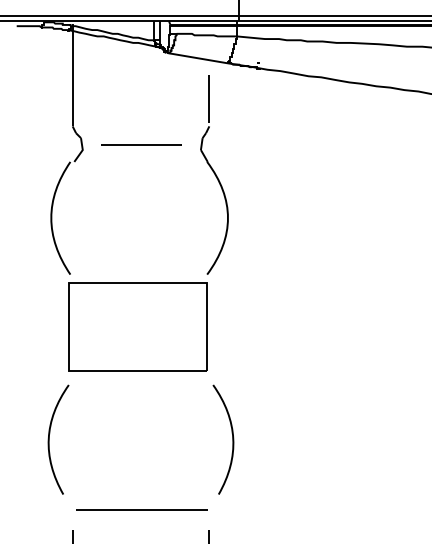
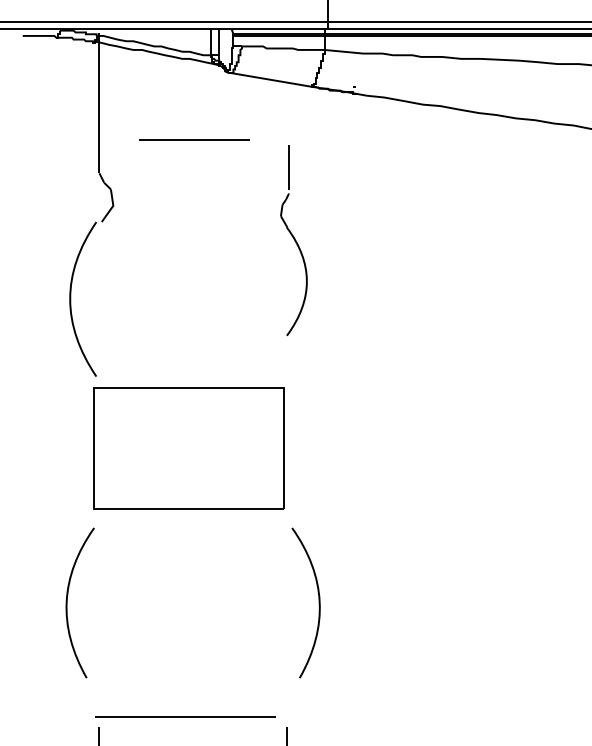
line: (141, 144) -> (194, 139), moved
part: (214, 175) -> (293, 240), size x0.7
line: (141, 509) -> (185, 716), moved

